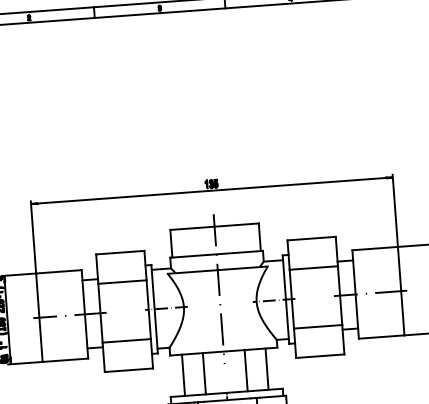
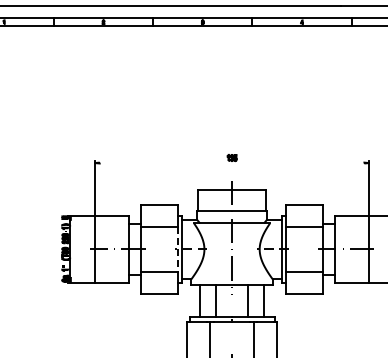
line: (211, 191) -> (231, 163), removed
line: (148, 309) -> (177, 249), solid -> dashed

